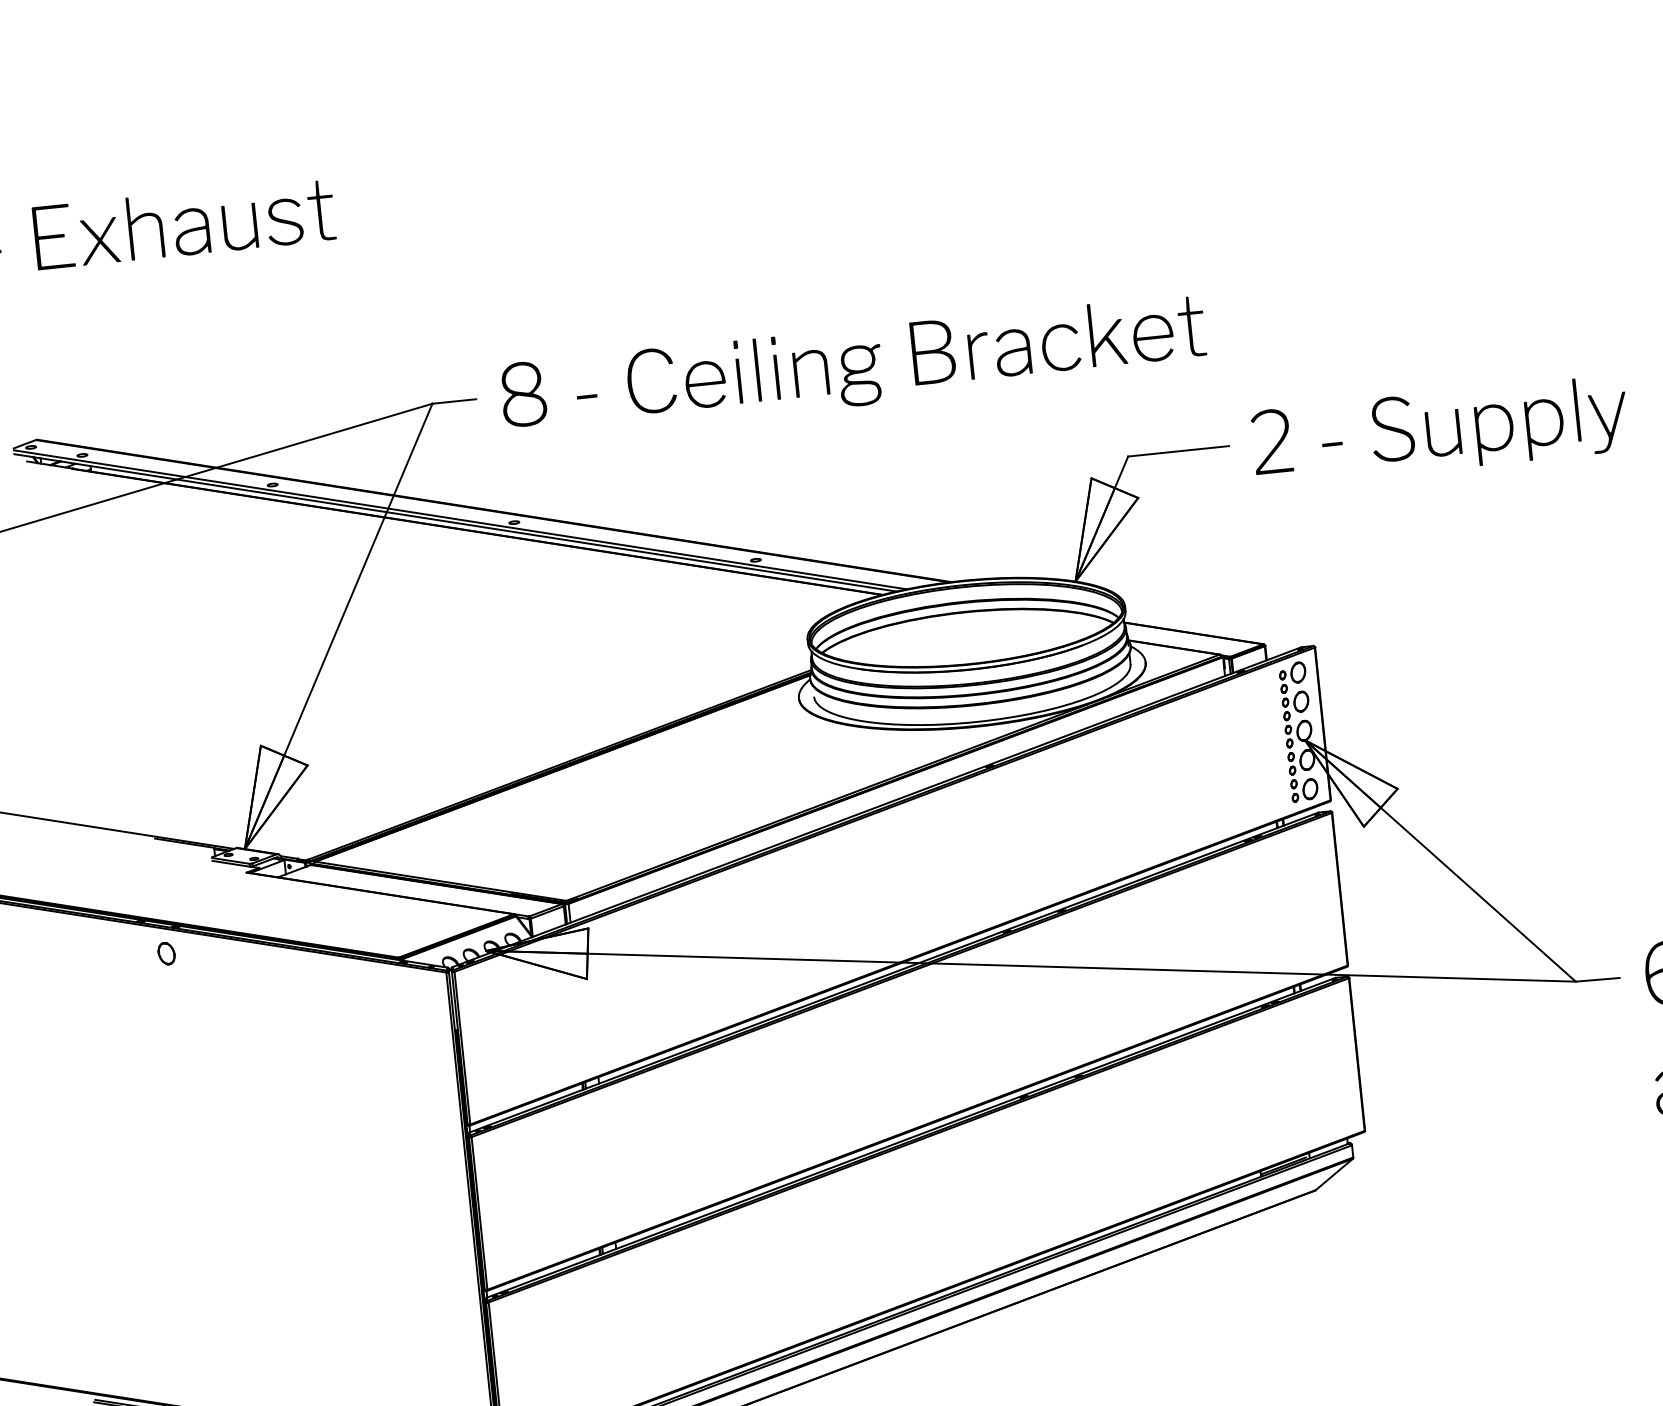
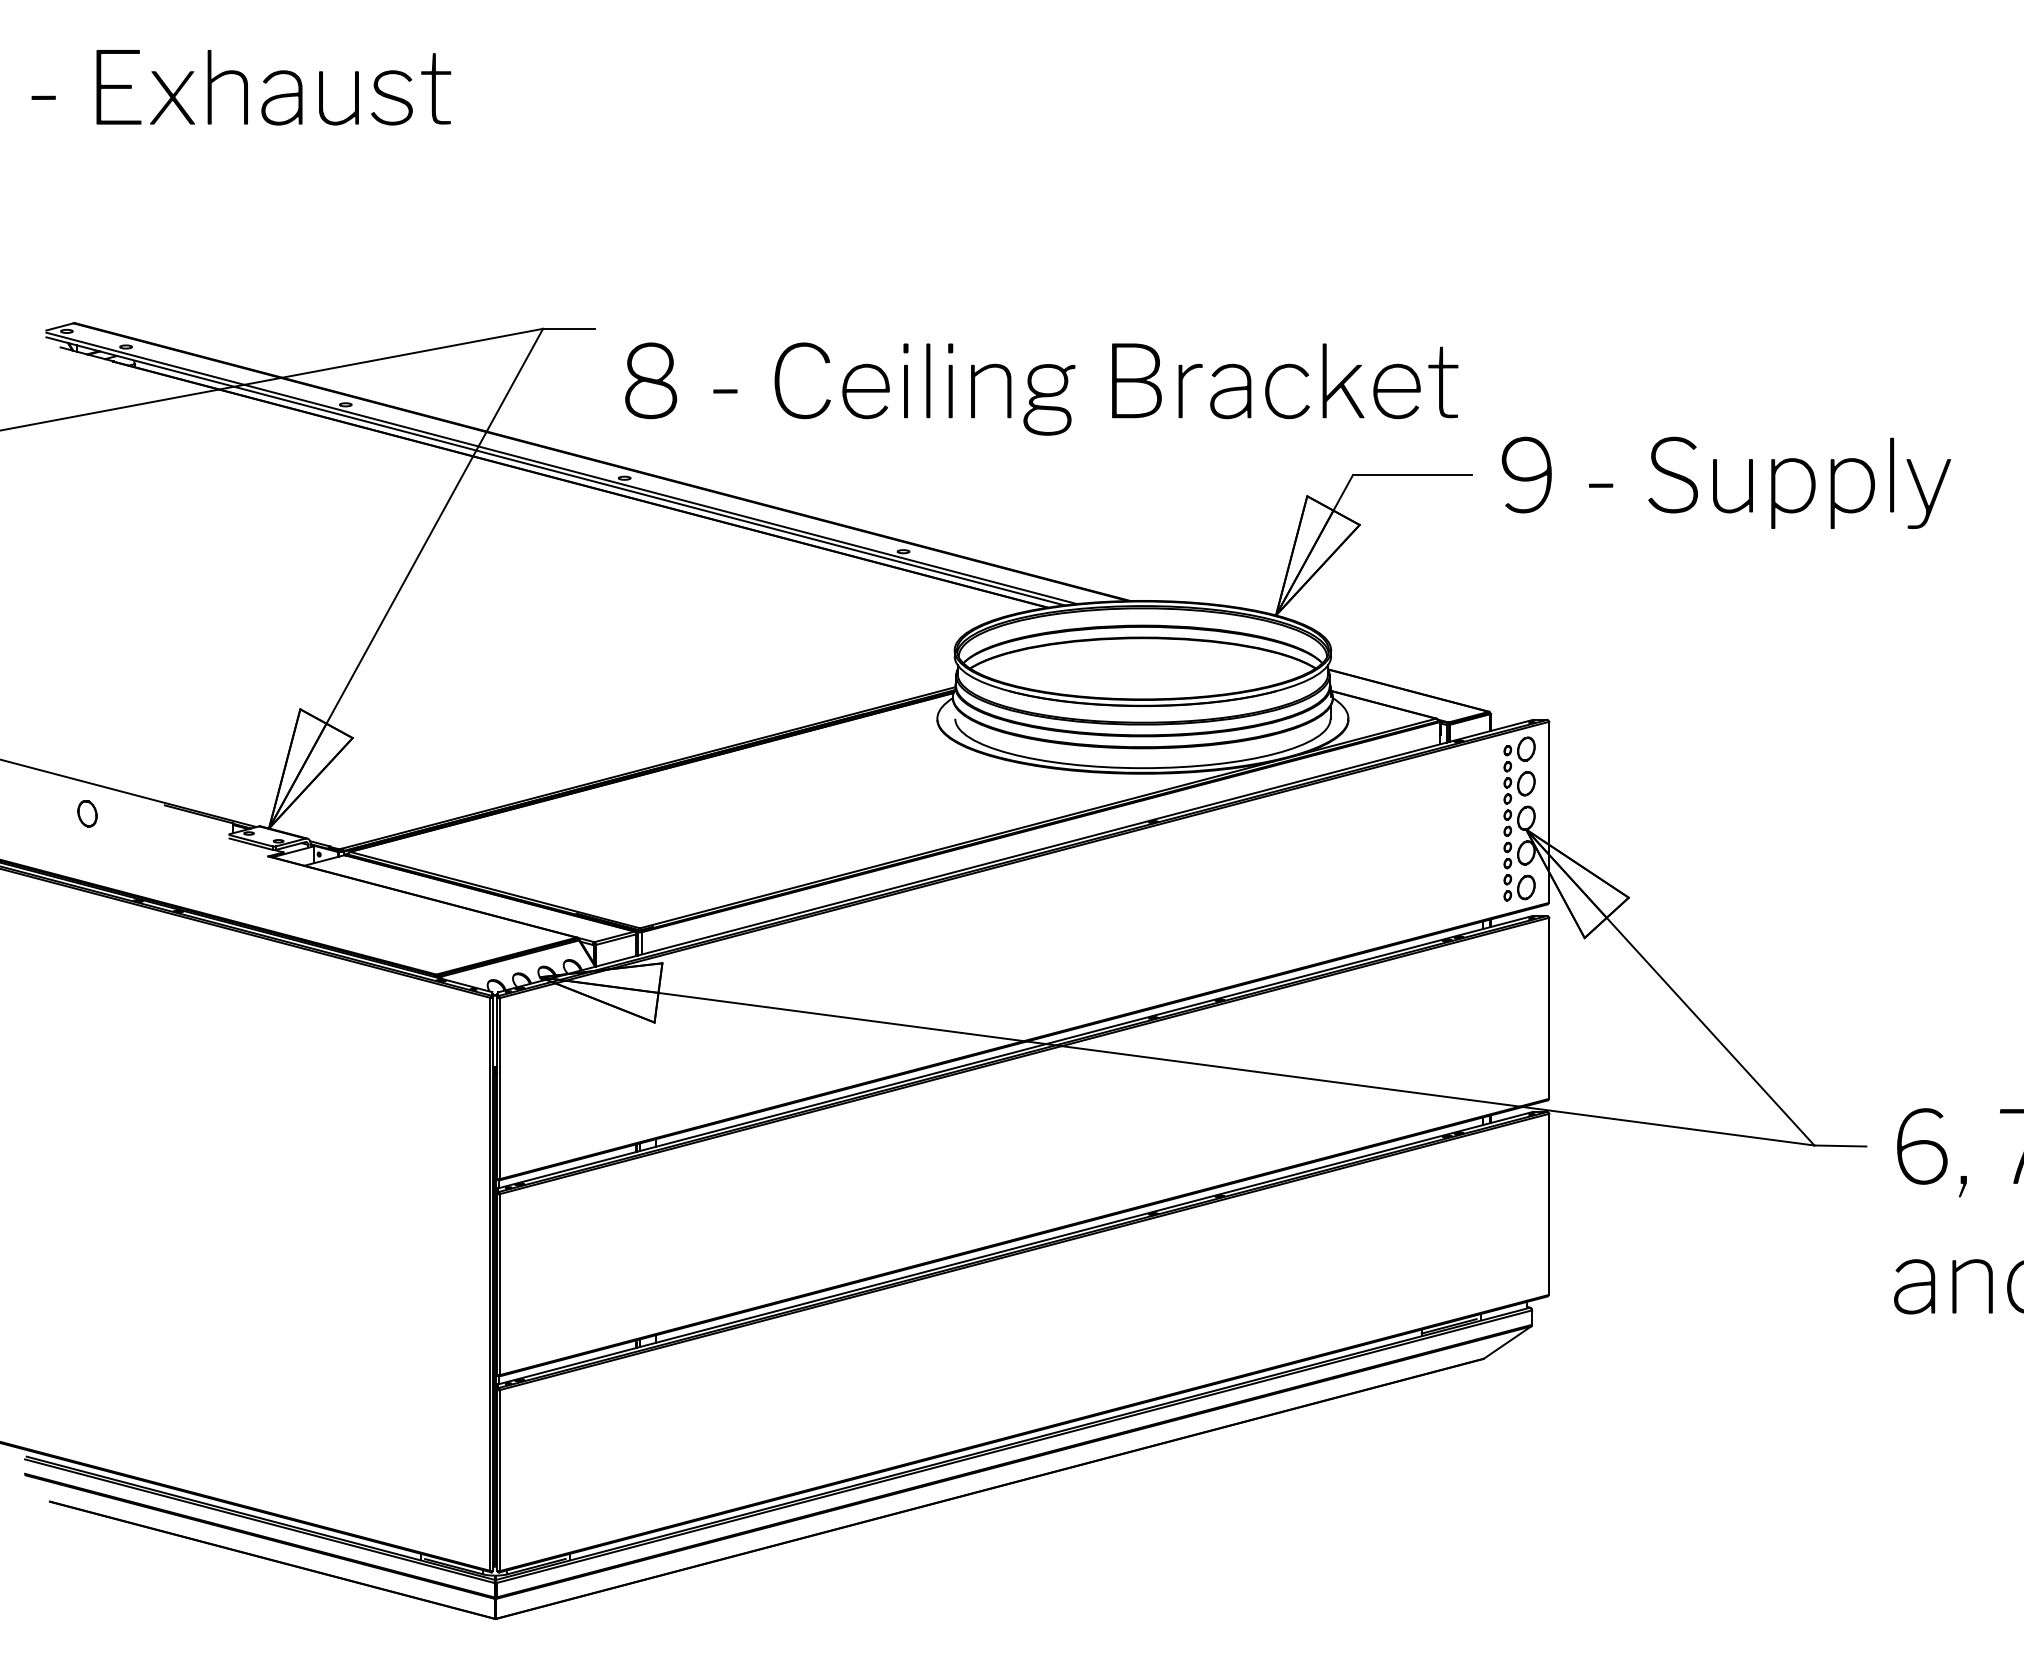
text: (853, 366) -> (1041, 388), moved
text: (1442, 430) -> (1725, 482), 2 -> 9
part: (166, 953) -> (87, 813), moved

